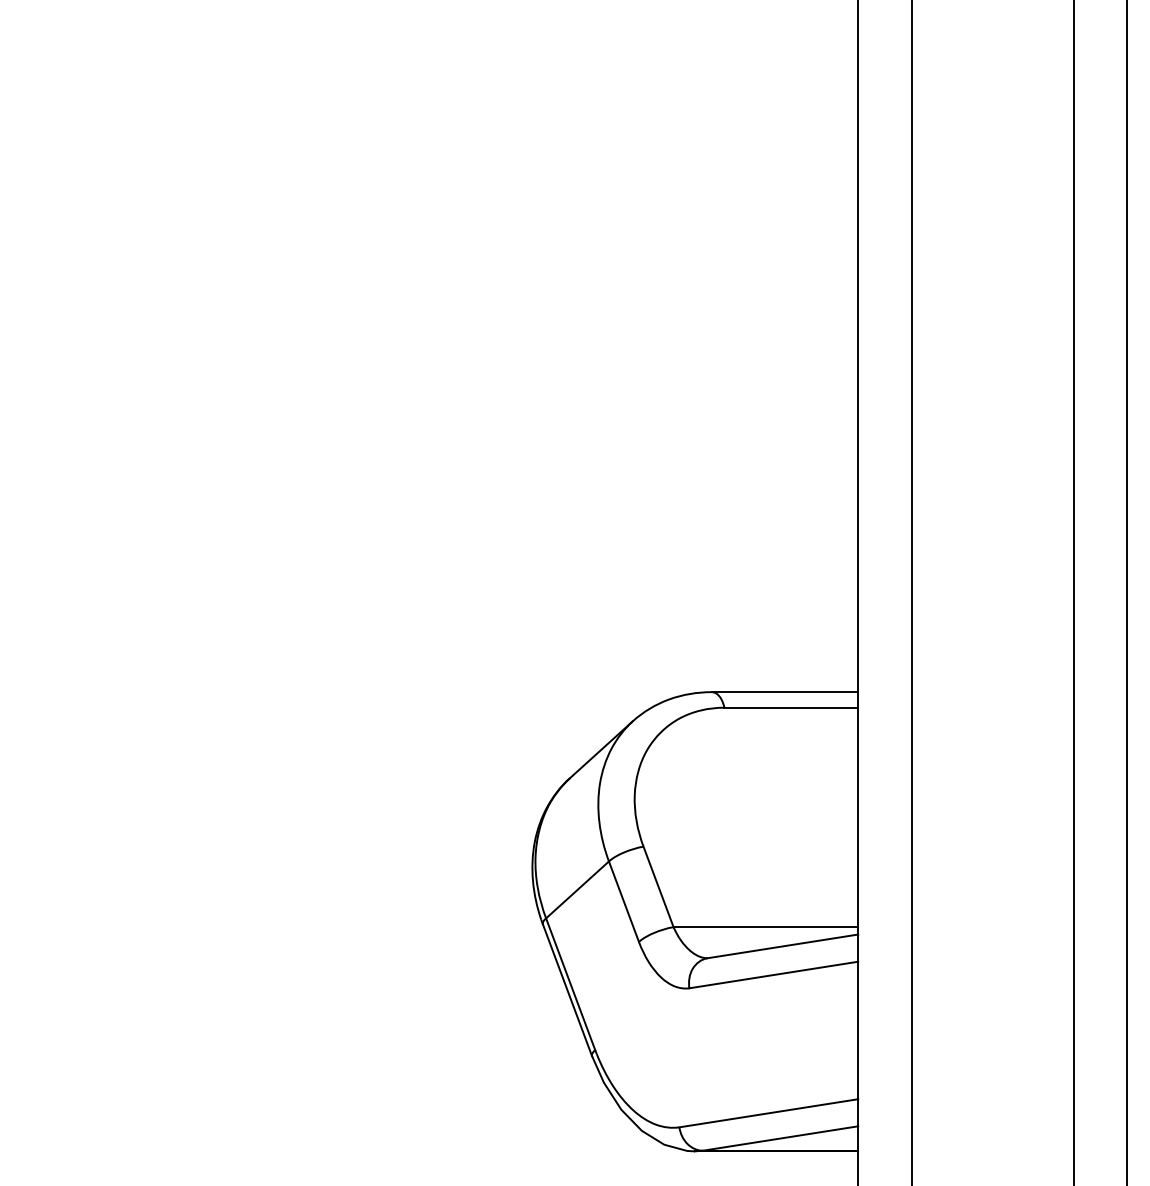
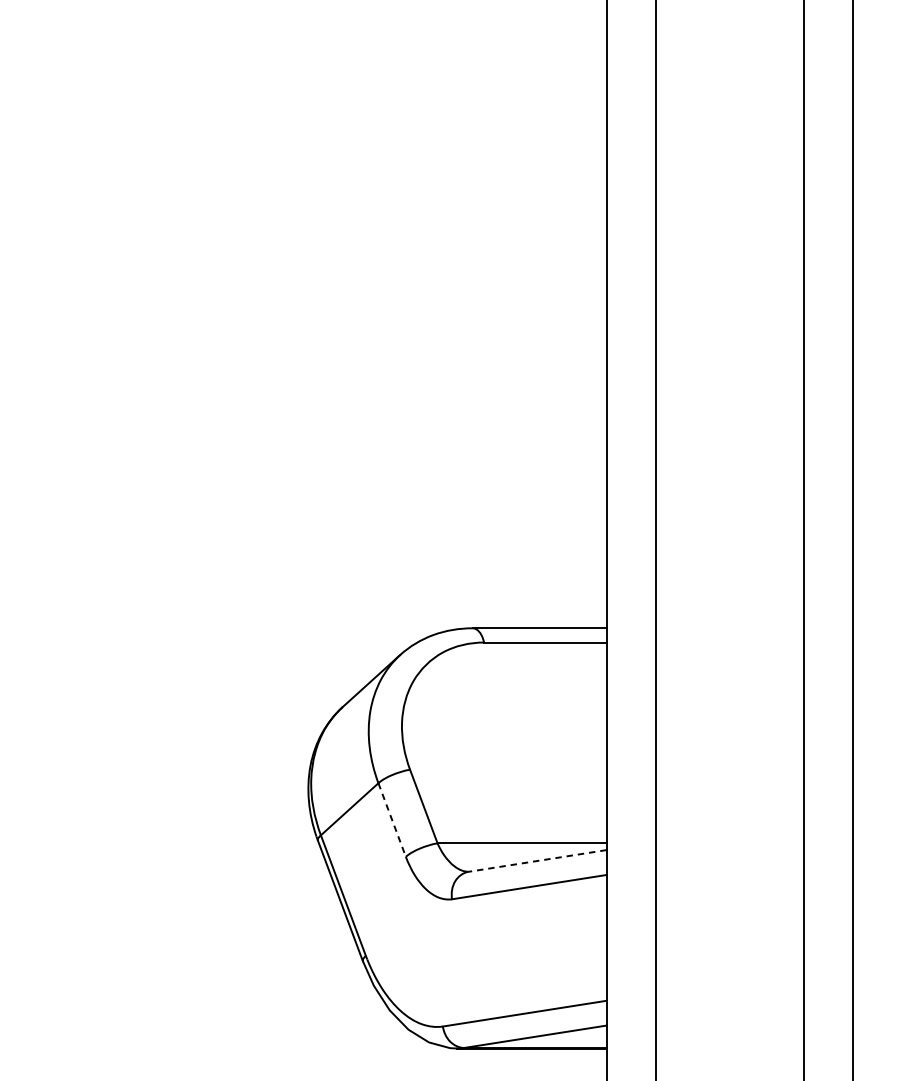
line: (623, 901) -> (391, 819), solid -> dashed
line: (782, 946) -> (537, 861), solid -> dashed

